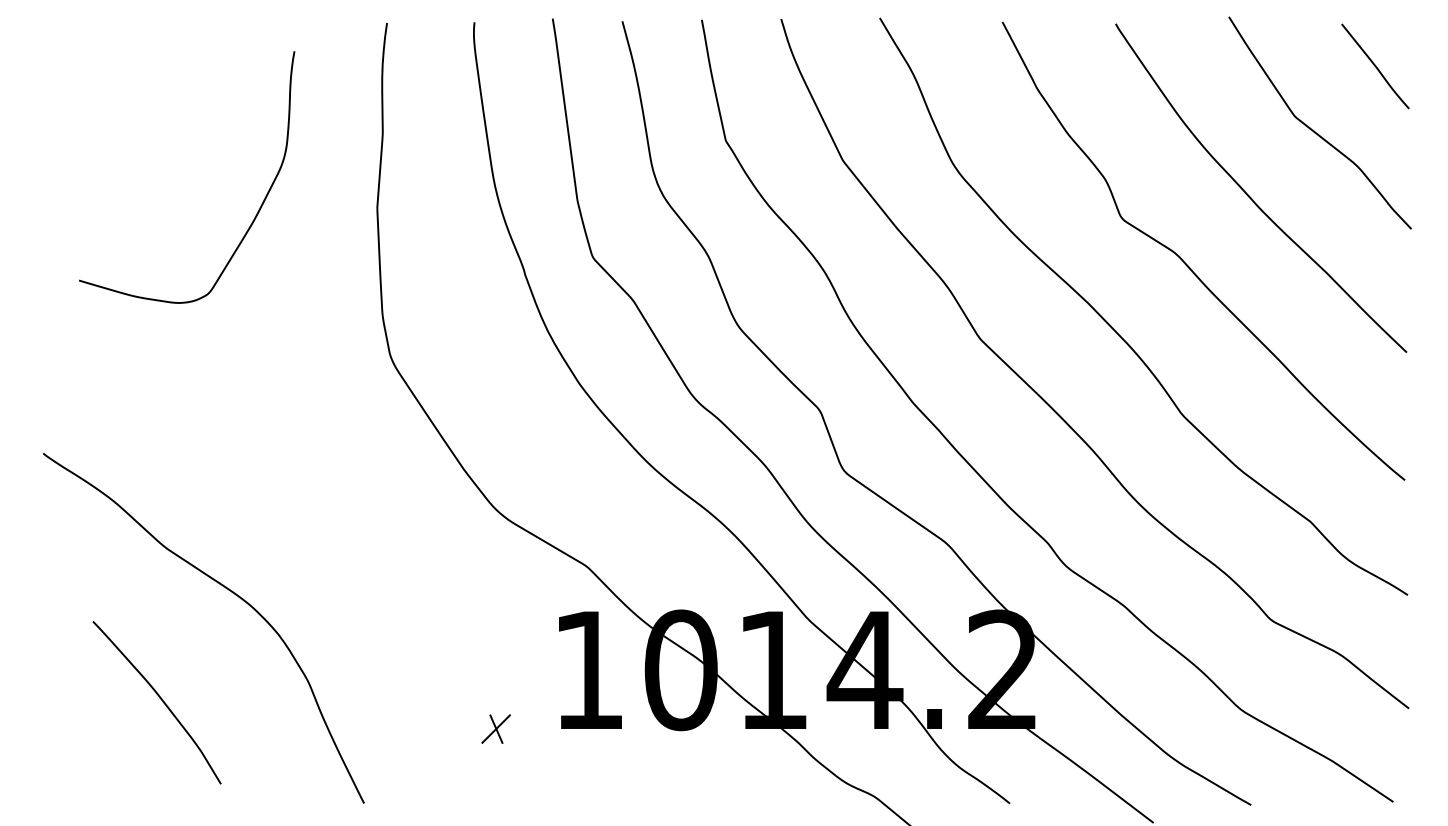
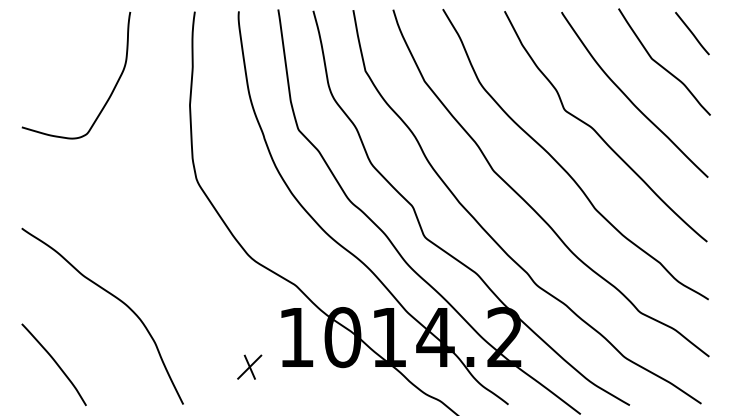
curve: (255, 213) -> (110, 93), moved
curve: (157, 698) -> (54, 362), moved
part: (495, 727) -> (249, 366), size x1.67

